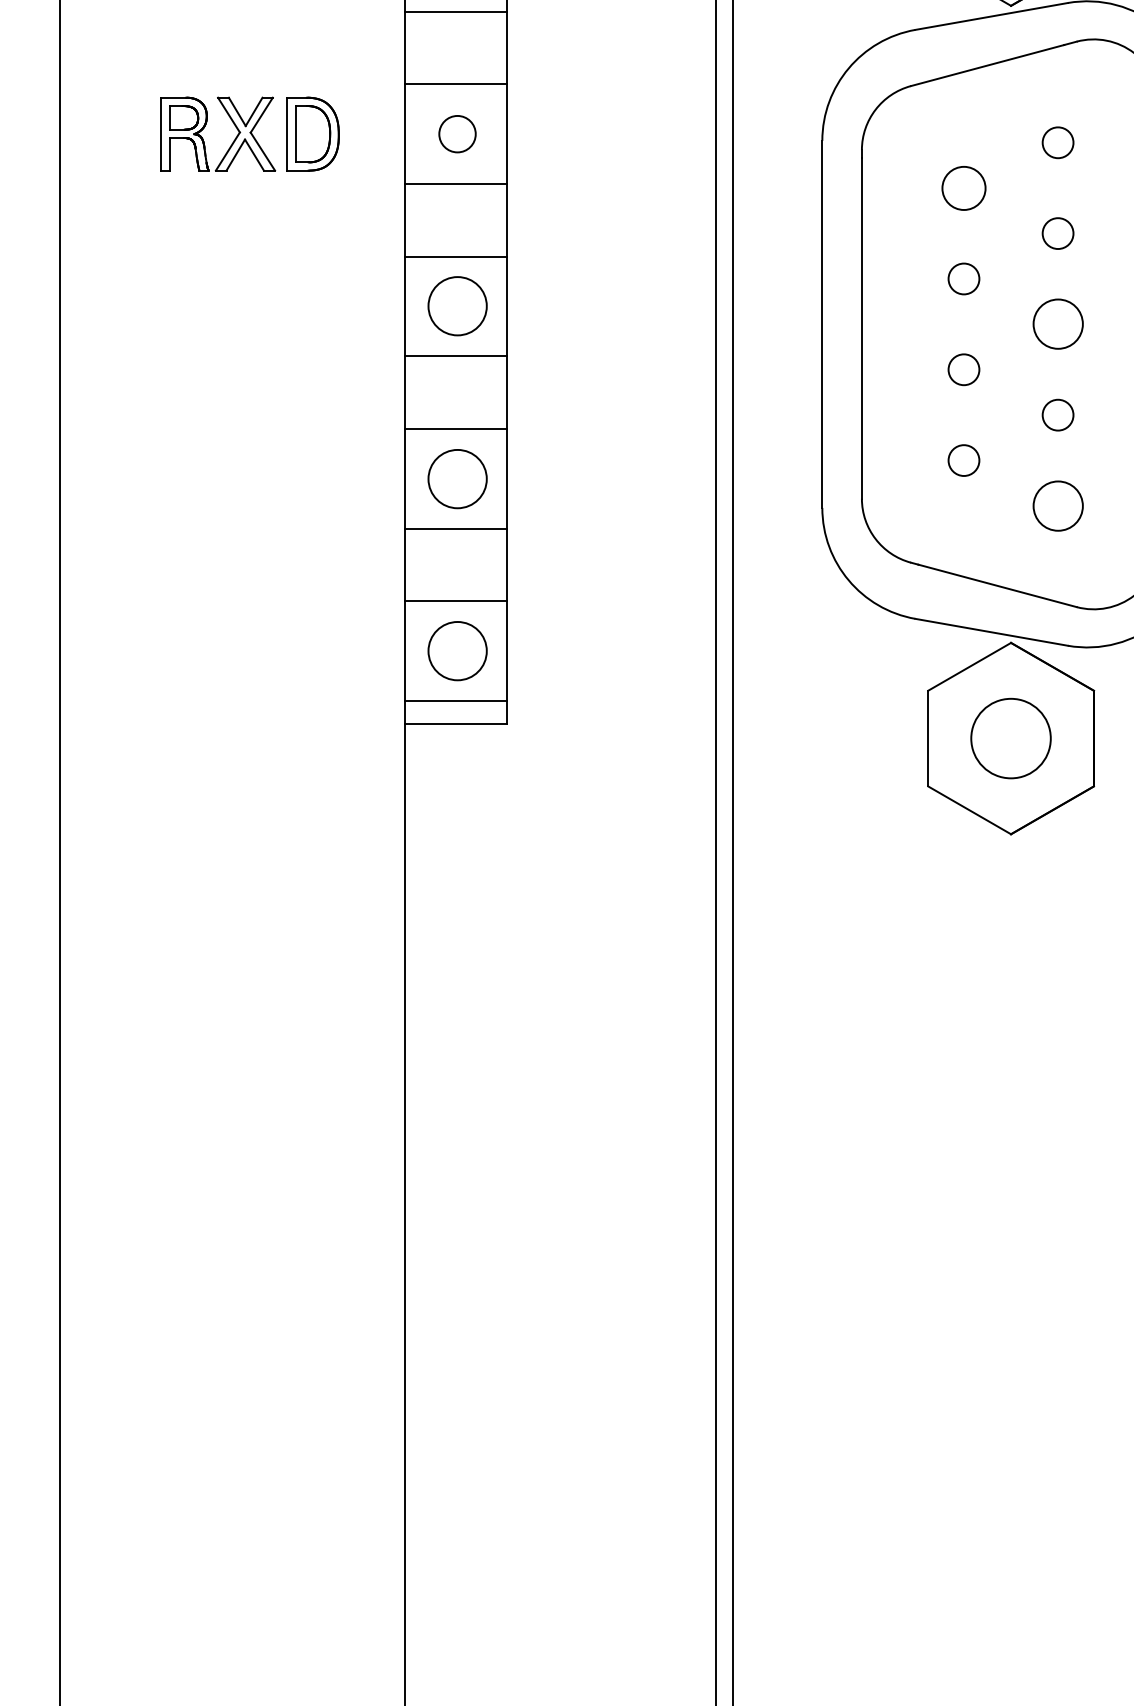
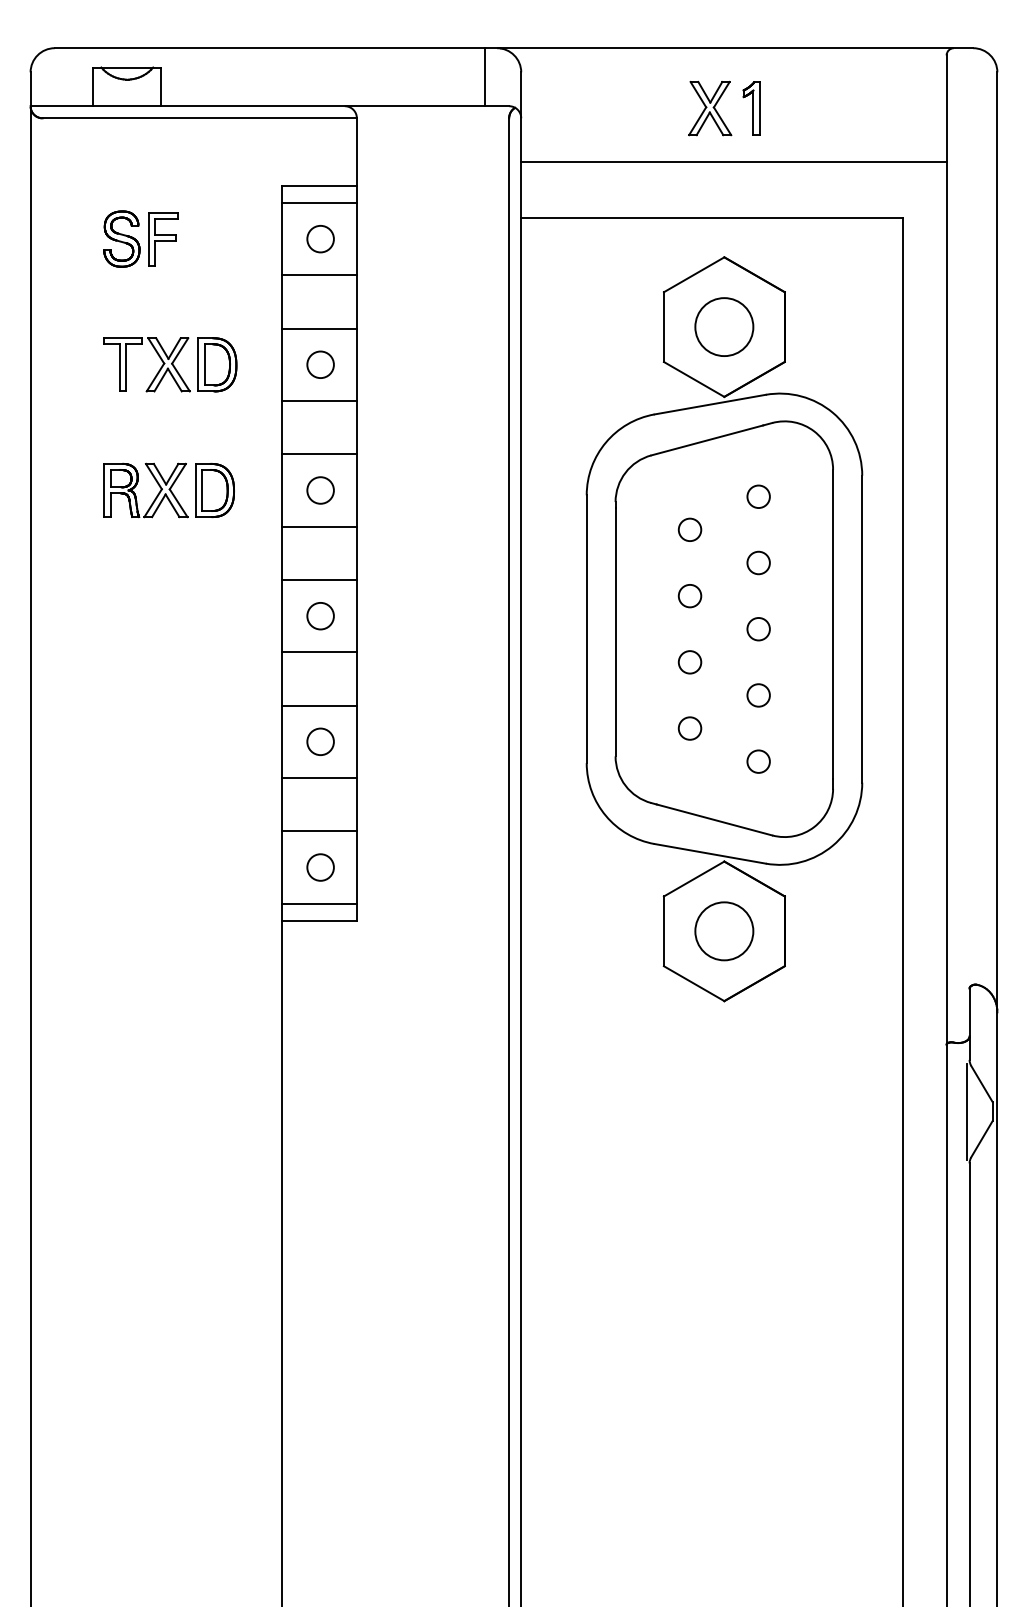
circle: (963, 187) -> (689, 529), size x0.71
circle: (457, 306) -> (320, 616), size x0.62
circle: (1057, 324) -> (758, 629), size x0.62
circle: (457, 478) -> (320, 741), size x0.62
circle: (1057, 505) -> (758, 761), size x0.62
circle: (457, 651) -> (320, 867), size x0.62

